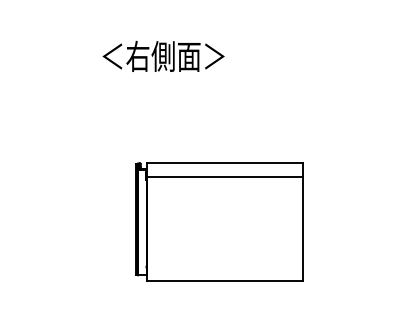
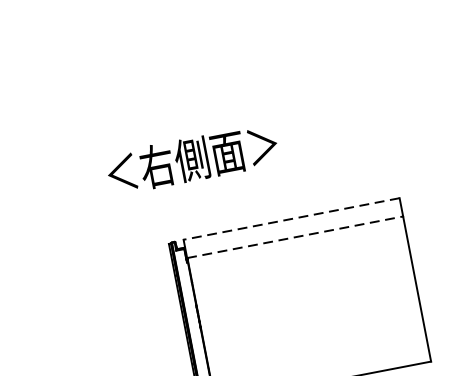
text: (163, 55) -> (192, 158), moved
line: (224, 163) -> (291, 219), solid -> dashed
line: (225, 176) -> (296, 237), solid -> dashed

